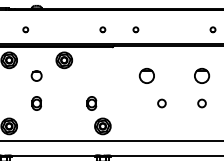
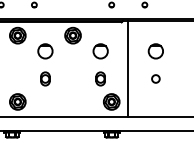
circle: (36, 75) -> (45, 50), size x1.43
circle: (91, 75) -> (100, 50), added
line: (119, 93) -> (128, 68), added
circle: (161, 103) -> (155, 78), moved

